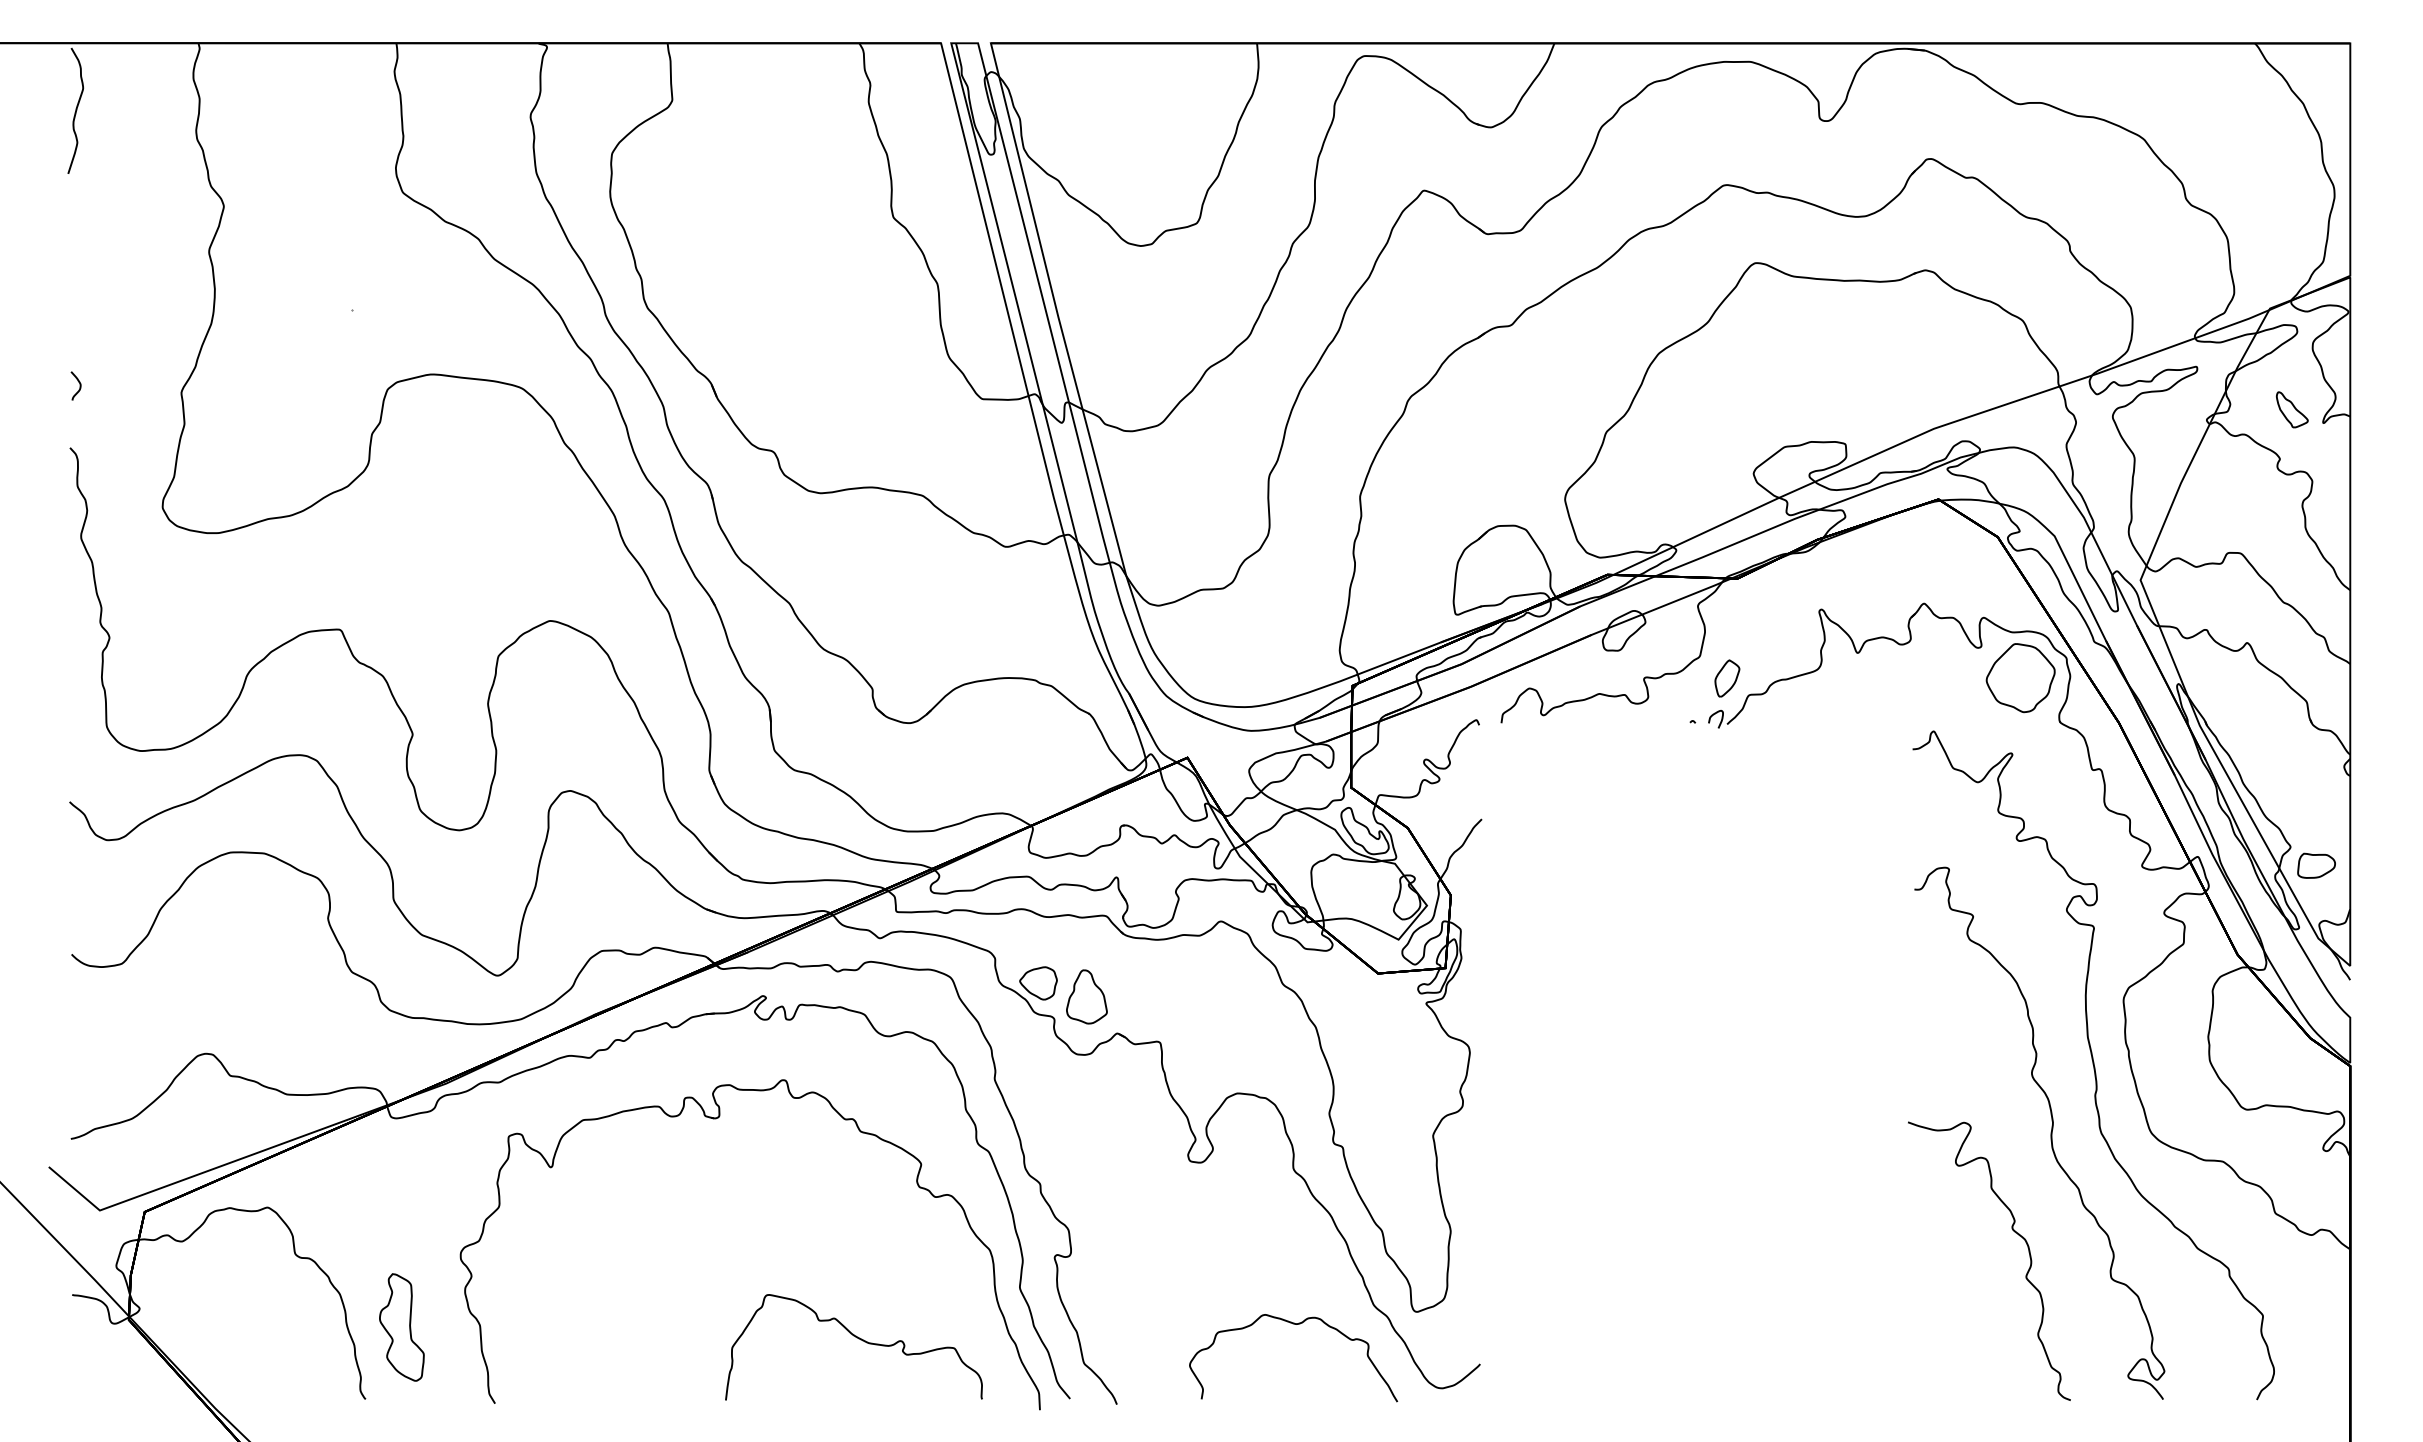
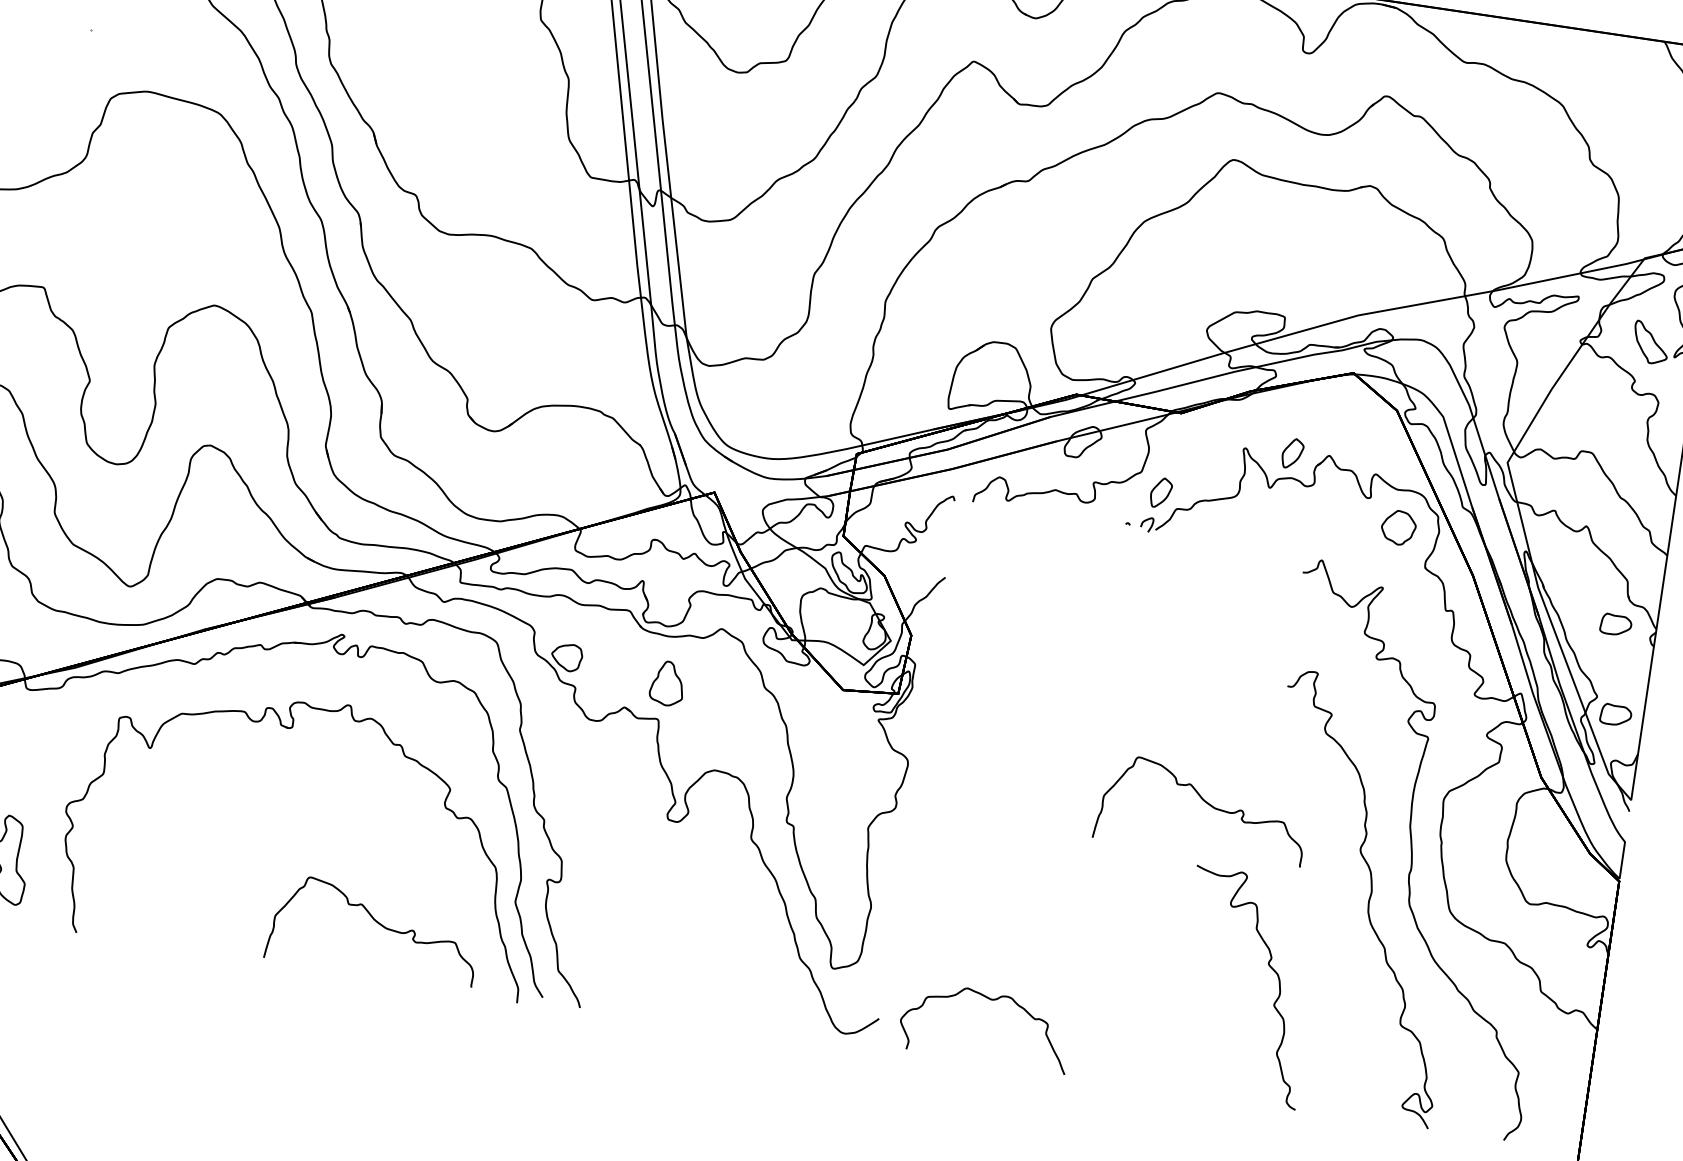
part: (2291, 409) -> (1650, 342), size x1.4
part: (1879, 607) -> (1292, 453), added
part: (2020, 678) -> (1398, 527), size x0.6
part: (2300, 756) -> (1615, 624), added
part: (1086, 996) -> (667, 683), moved
curve: (1838, 1046) -> (1207, 804), added
curve: (2015, 1233) -> (1270, 968), moved
curve: (1293, 1324) -> (989, 999), moved

